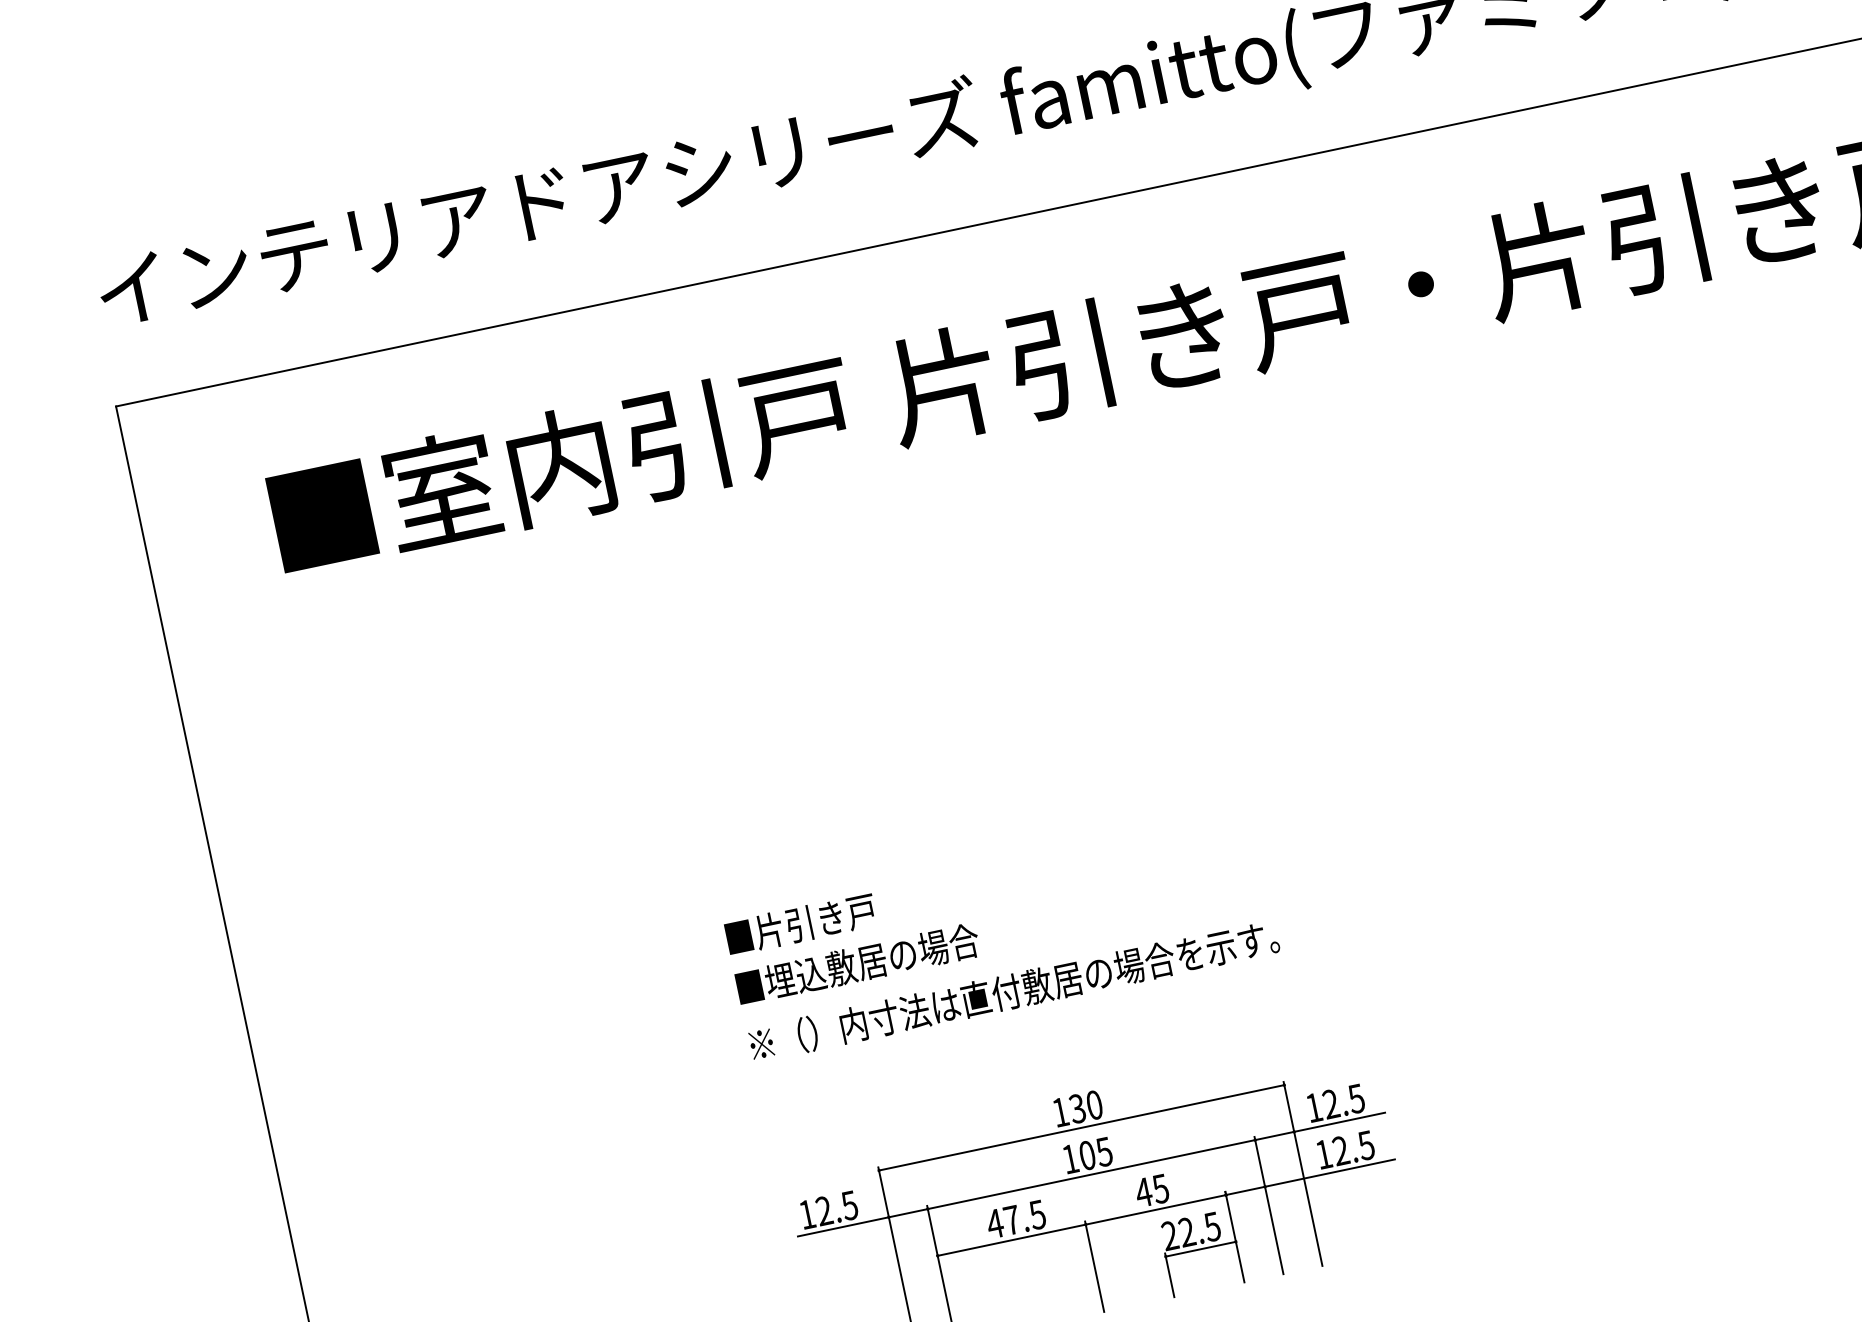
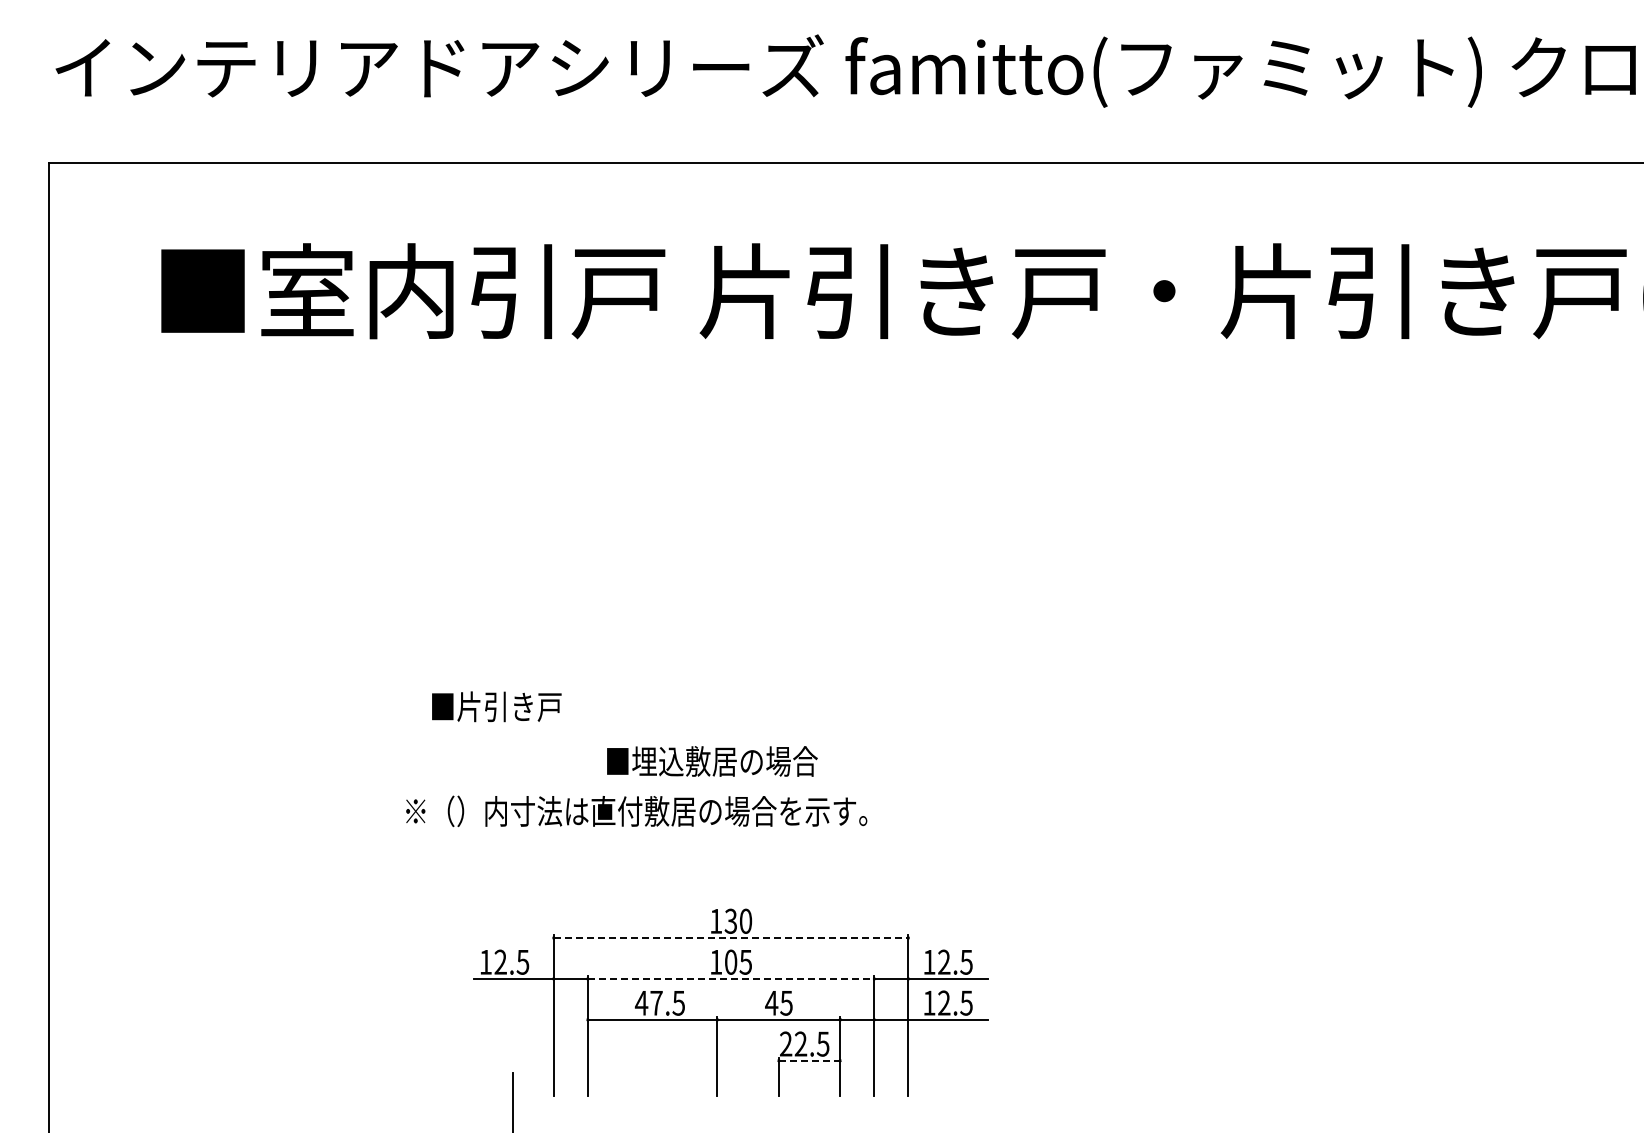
text: (800, 923) -> (496, 706), moved
text: (857, 964) -> (712, 761), moved
text: (1013, 989) -> (636, 810), moved
line: (1082, 1128) -> (731, 938), solid -> dashed
line: (1091, 1173) -> (731, 978), solid -> dashed
line: (1200, 1248) -> (809, 1060), solid -> dashed

